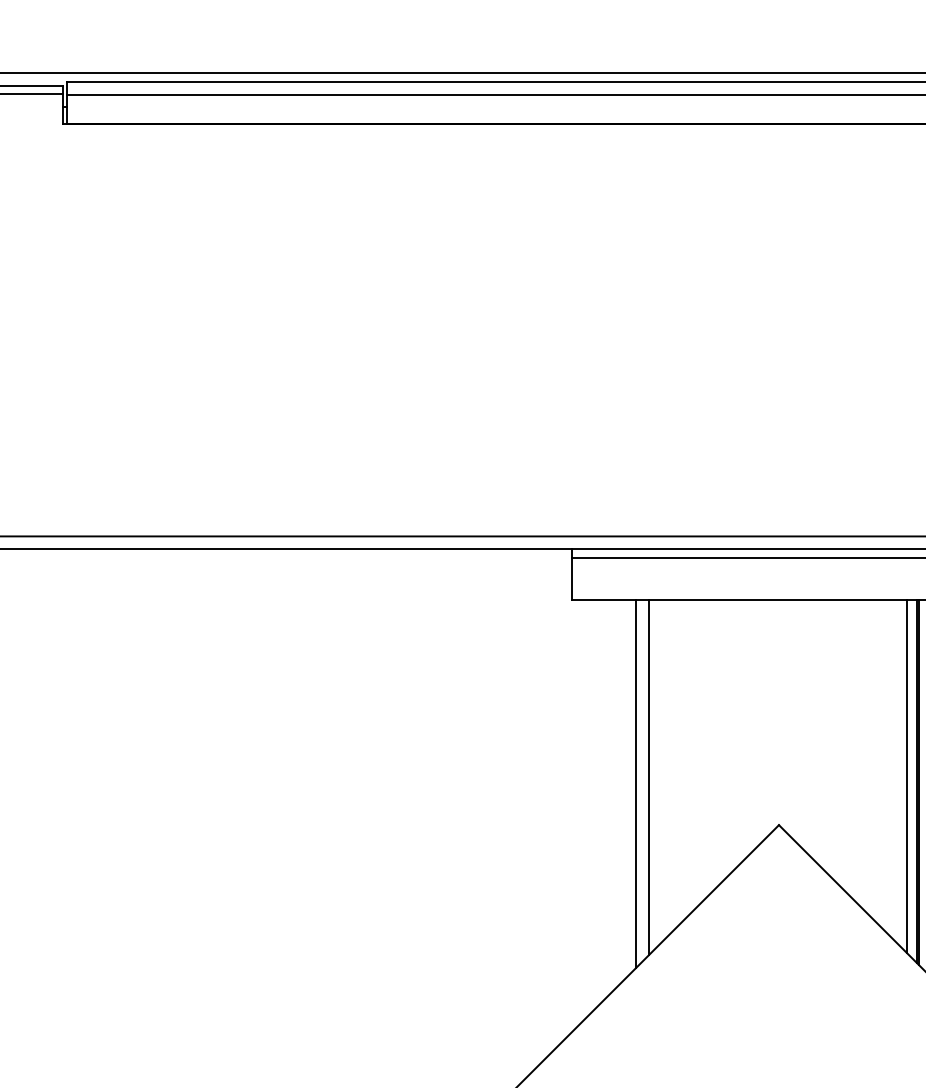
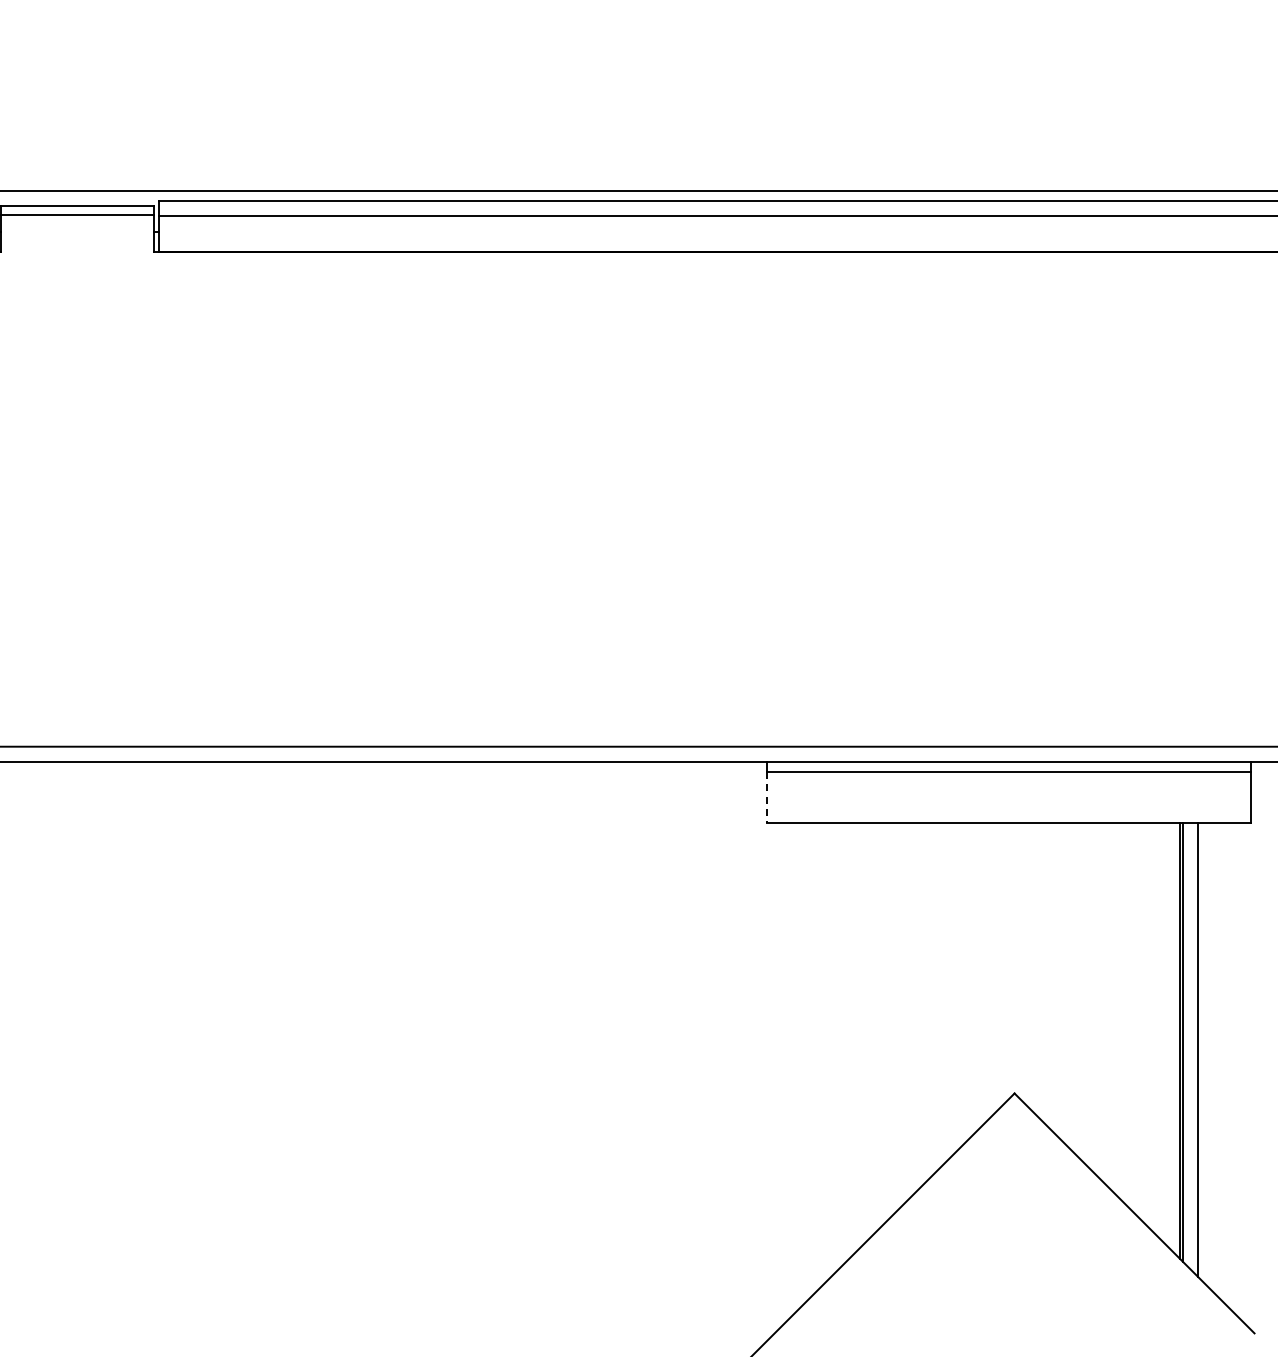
line: (572, 578) -> (766, 797), solid -> dashed
line: (907, 776) -> (1168, 1034), removed
line: (649, 777) -> (858, 1036), removed
line: (636, 783) -> (843, 1043), removed

